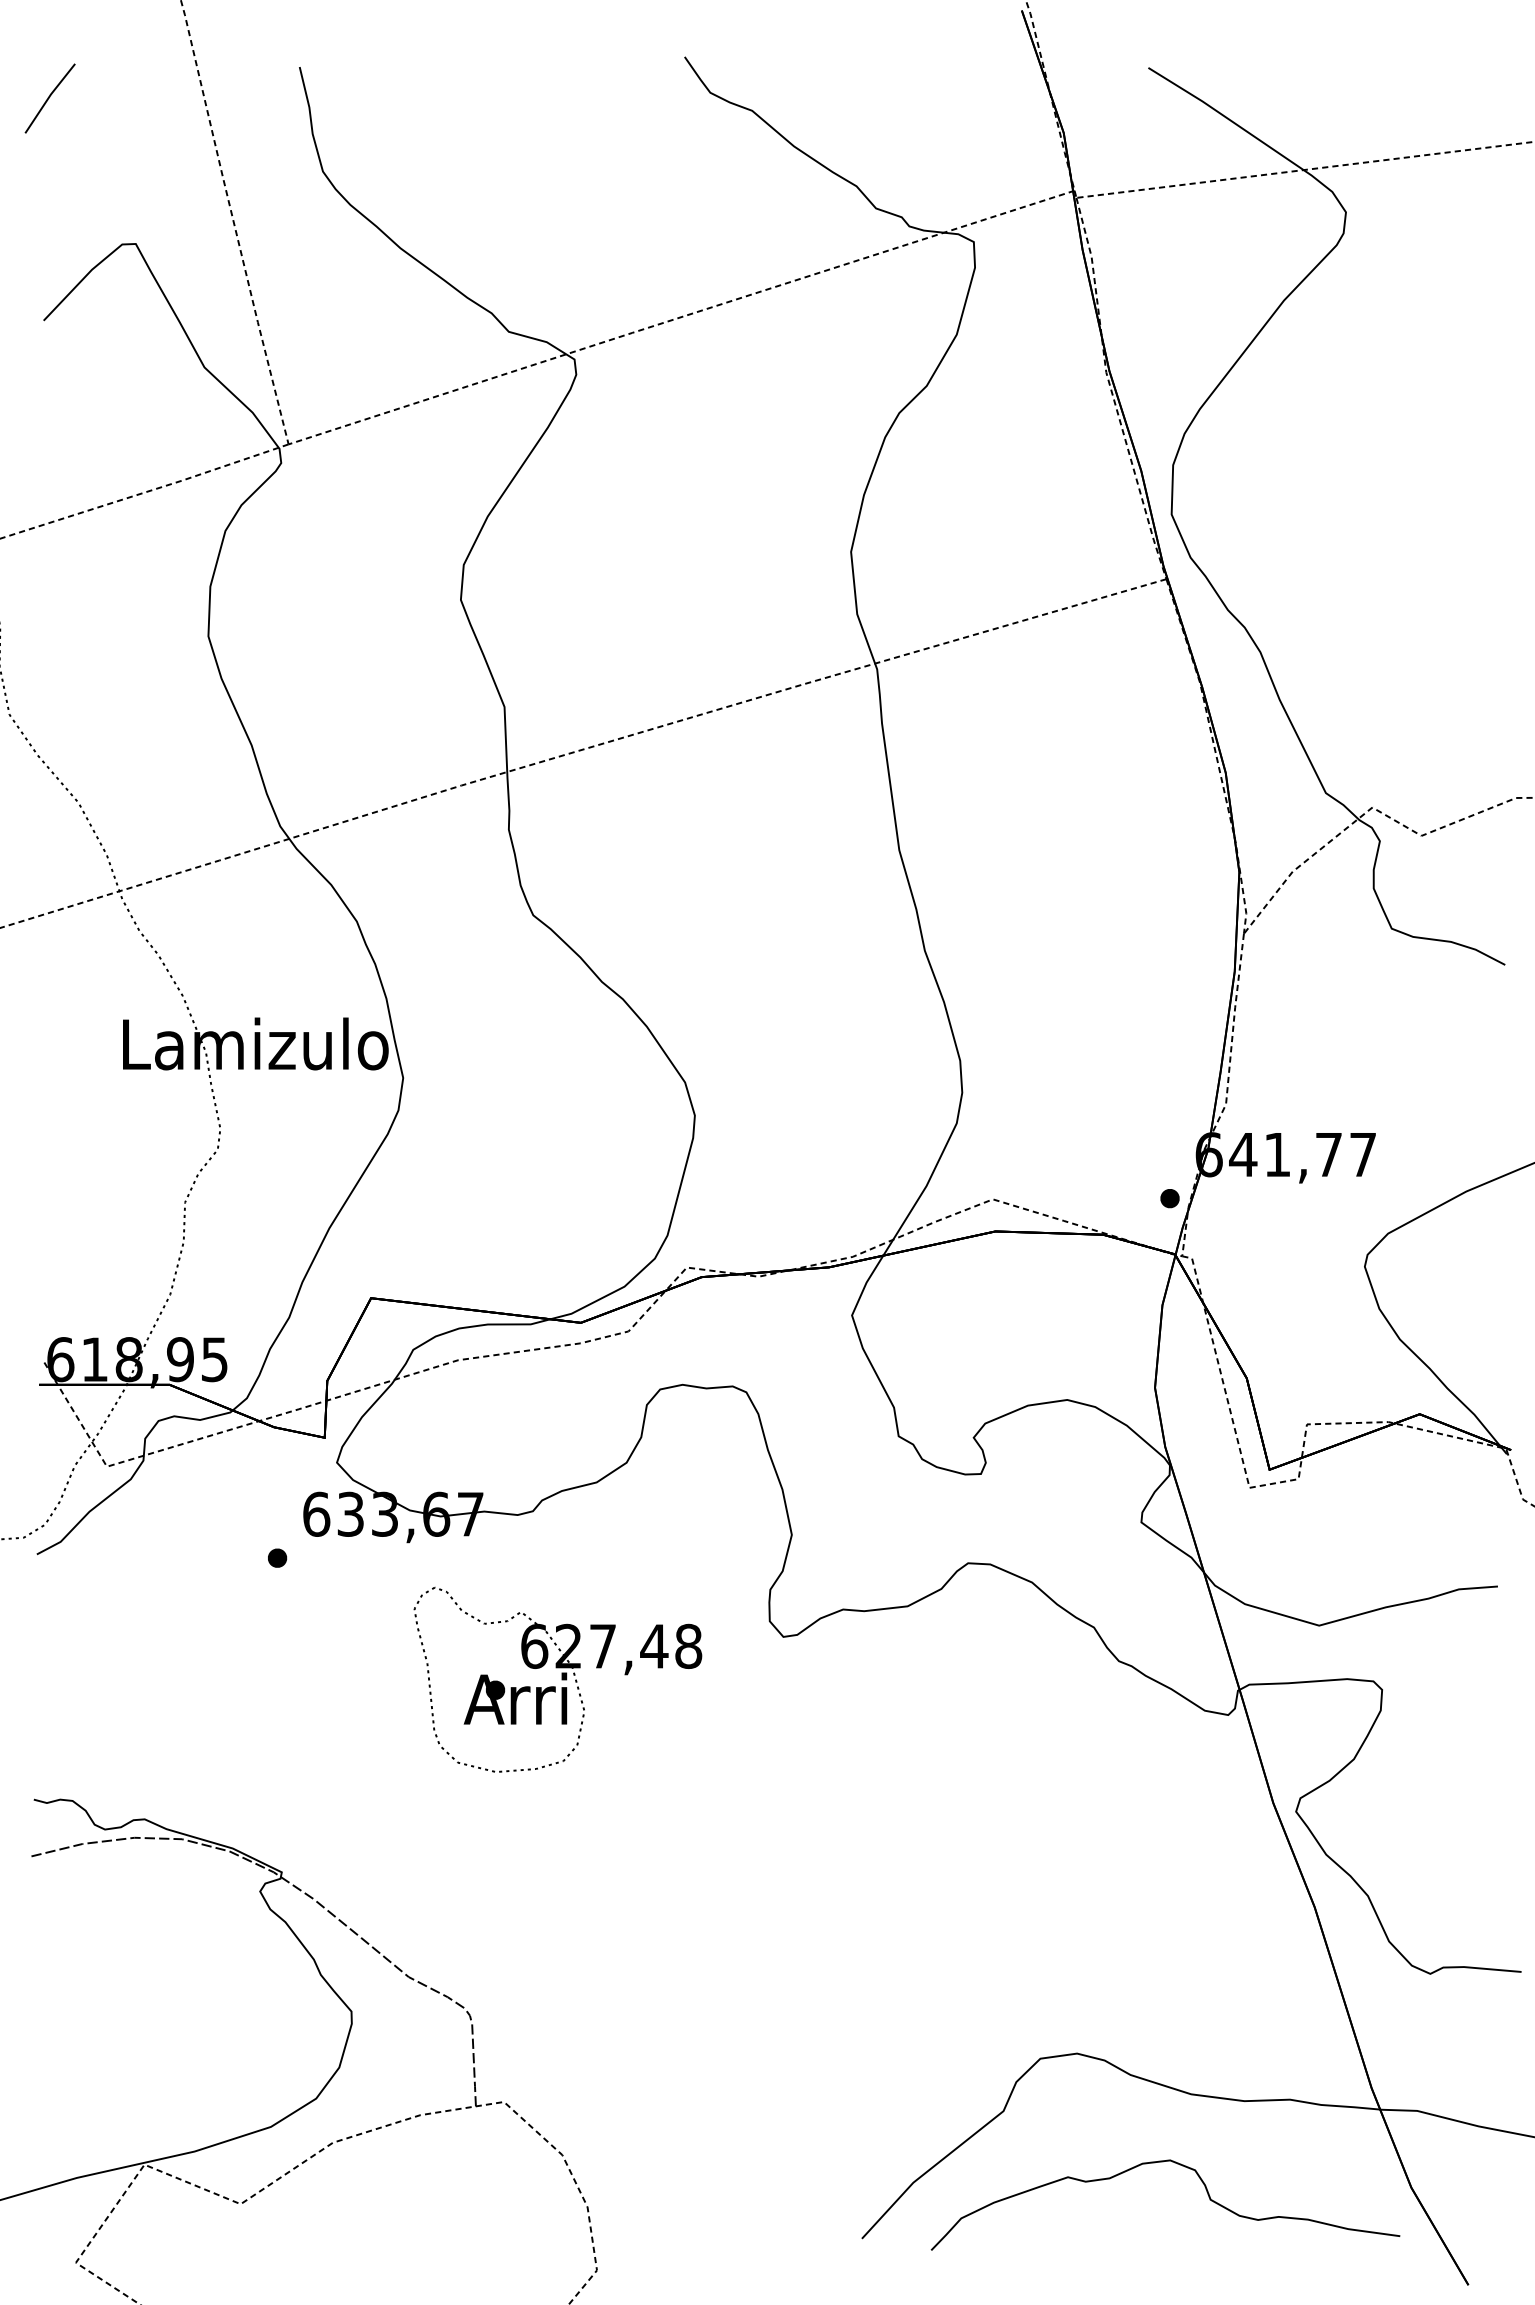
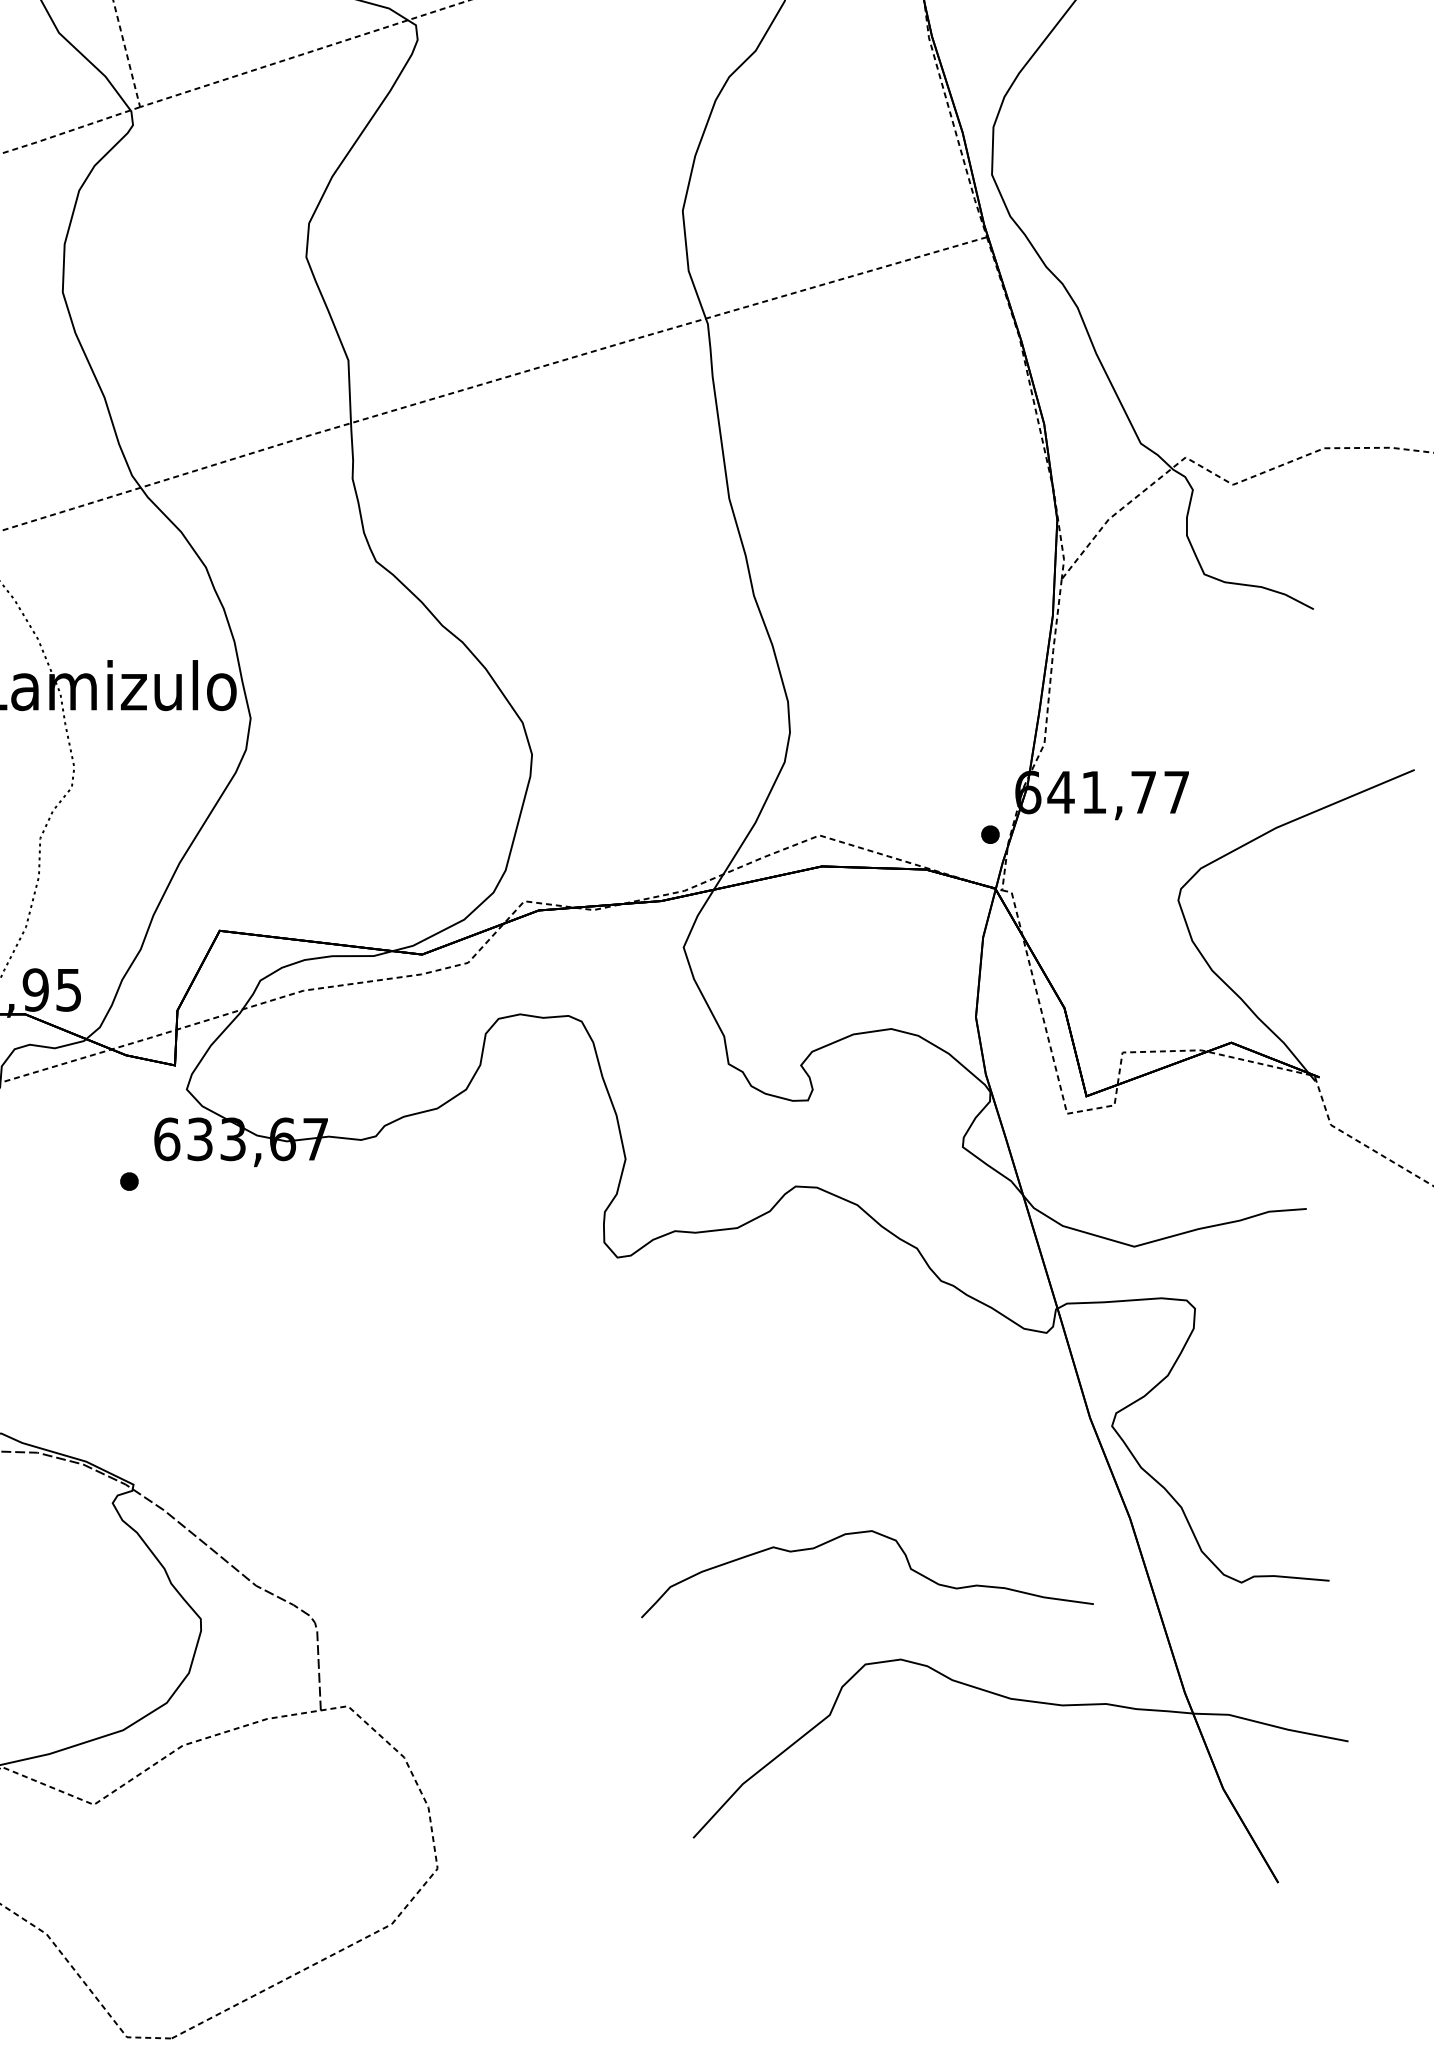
part: (557, 1679) -> (399, 1298), removed
curve: (1179, 2165) -> (880, 1535), moved

